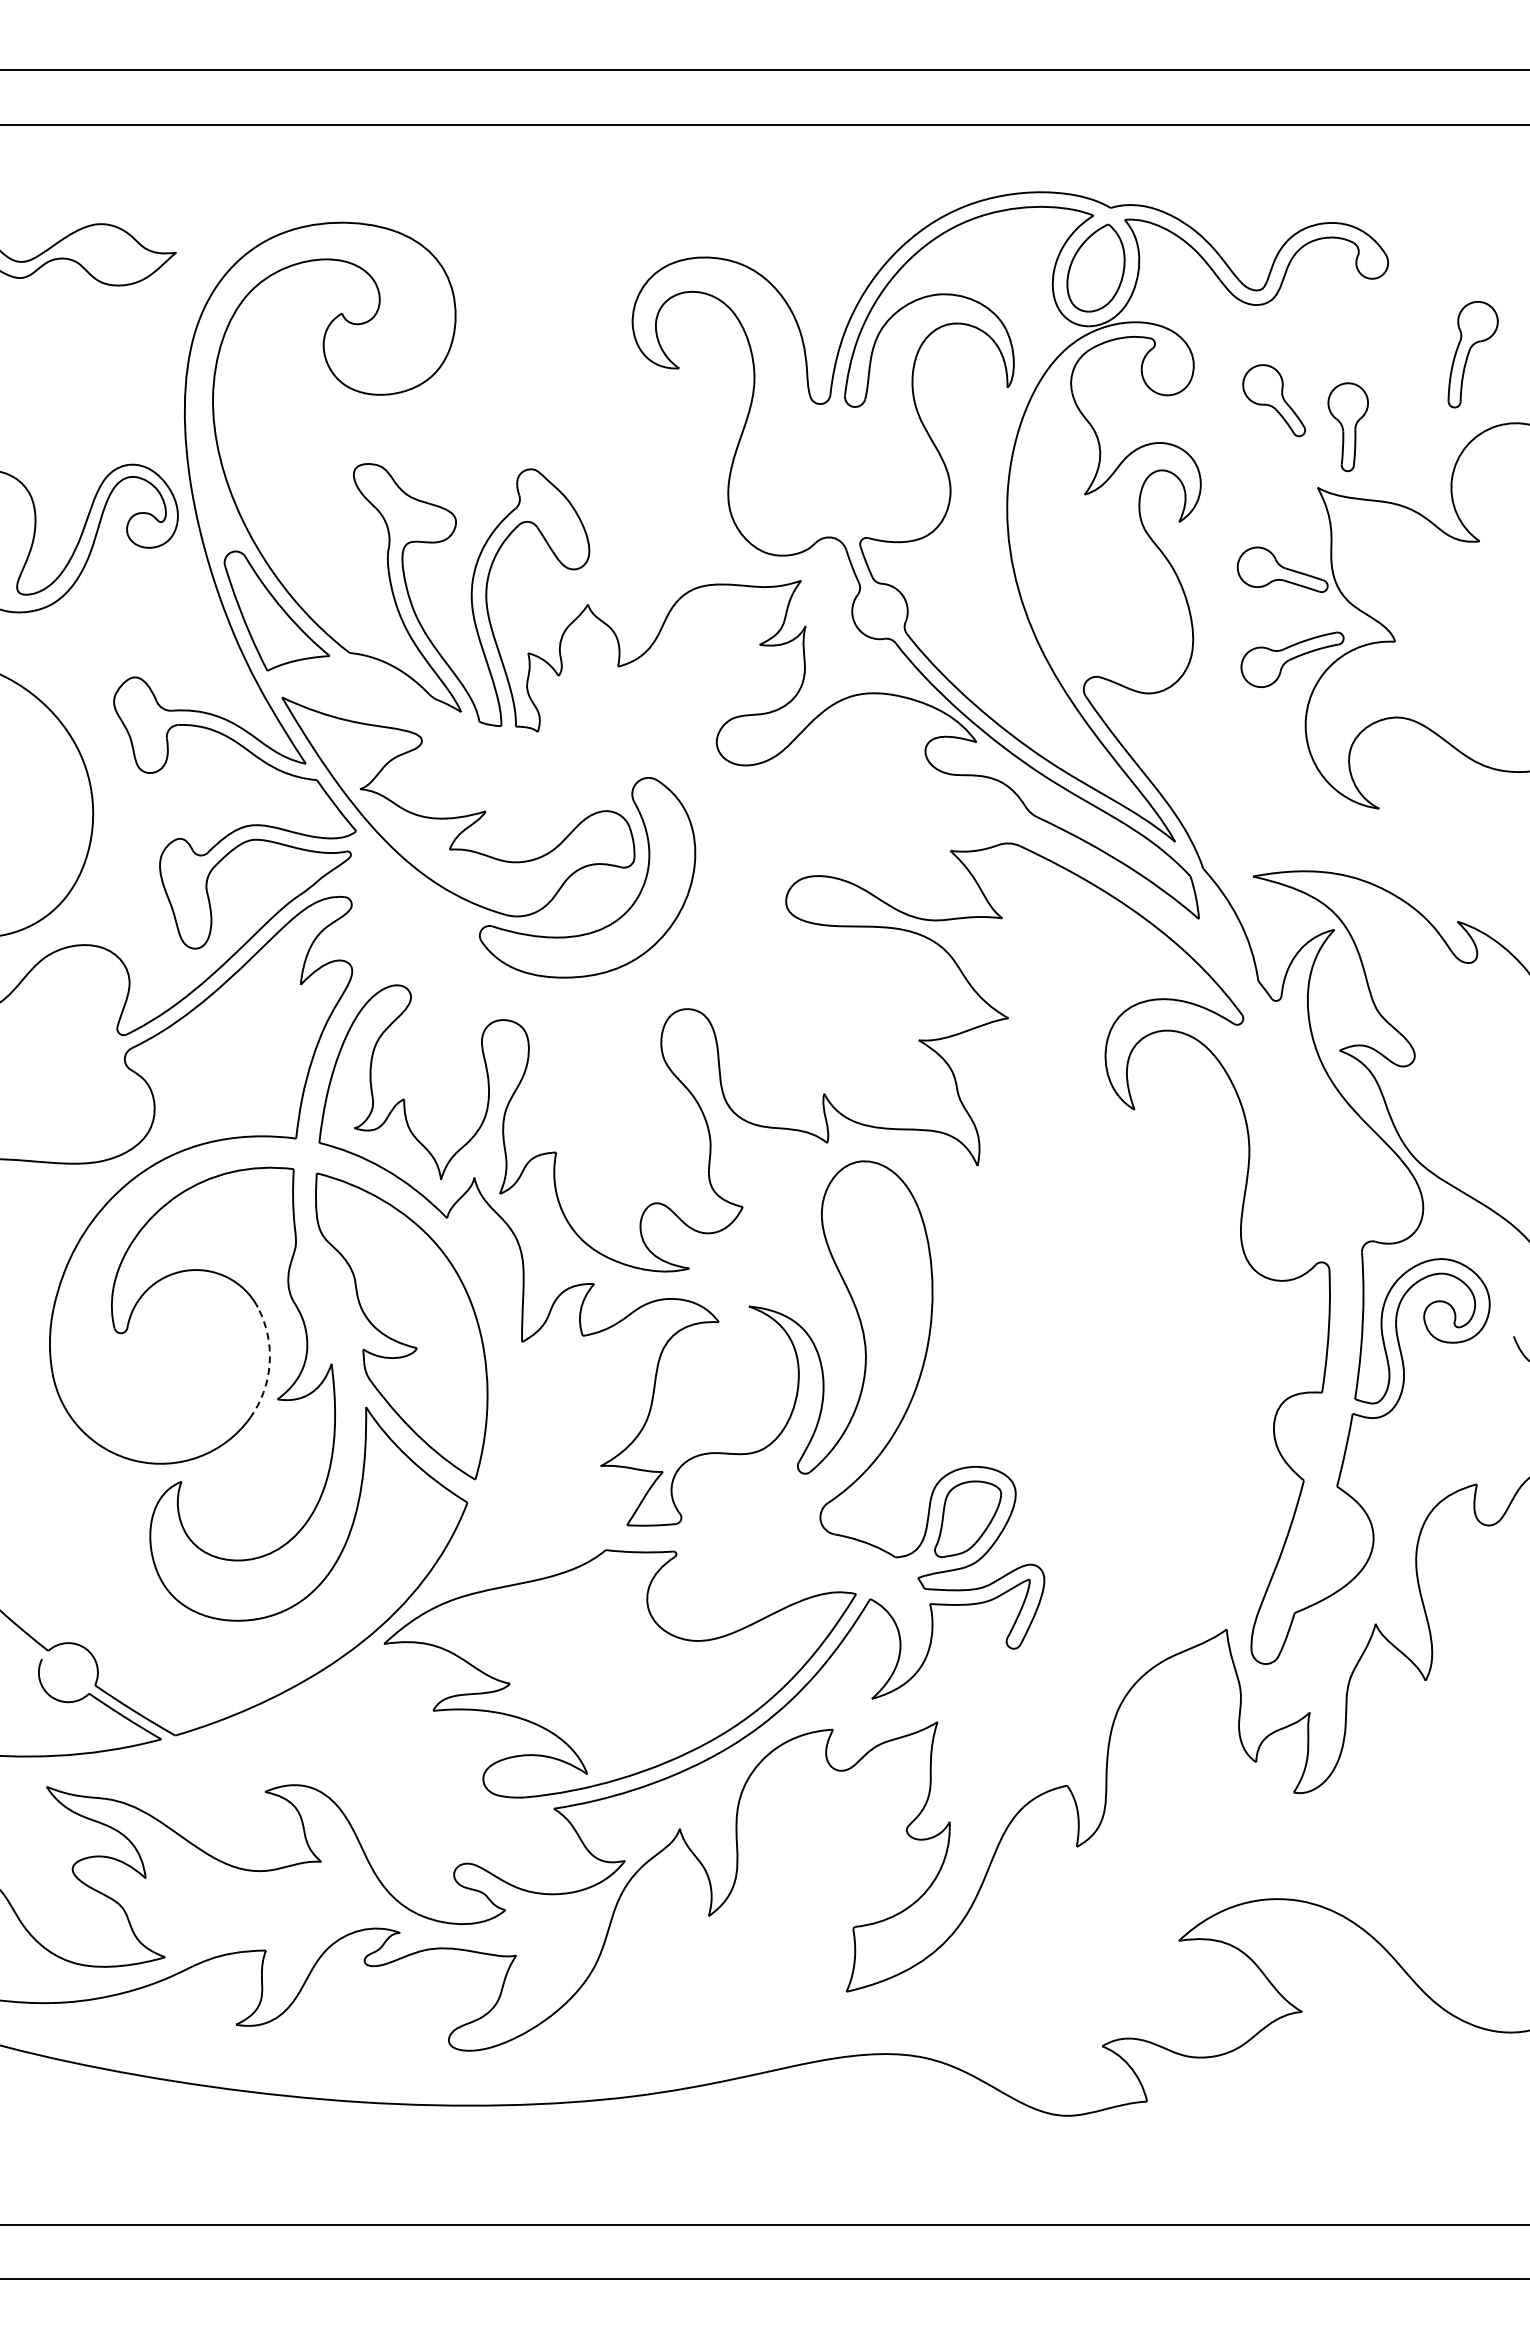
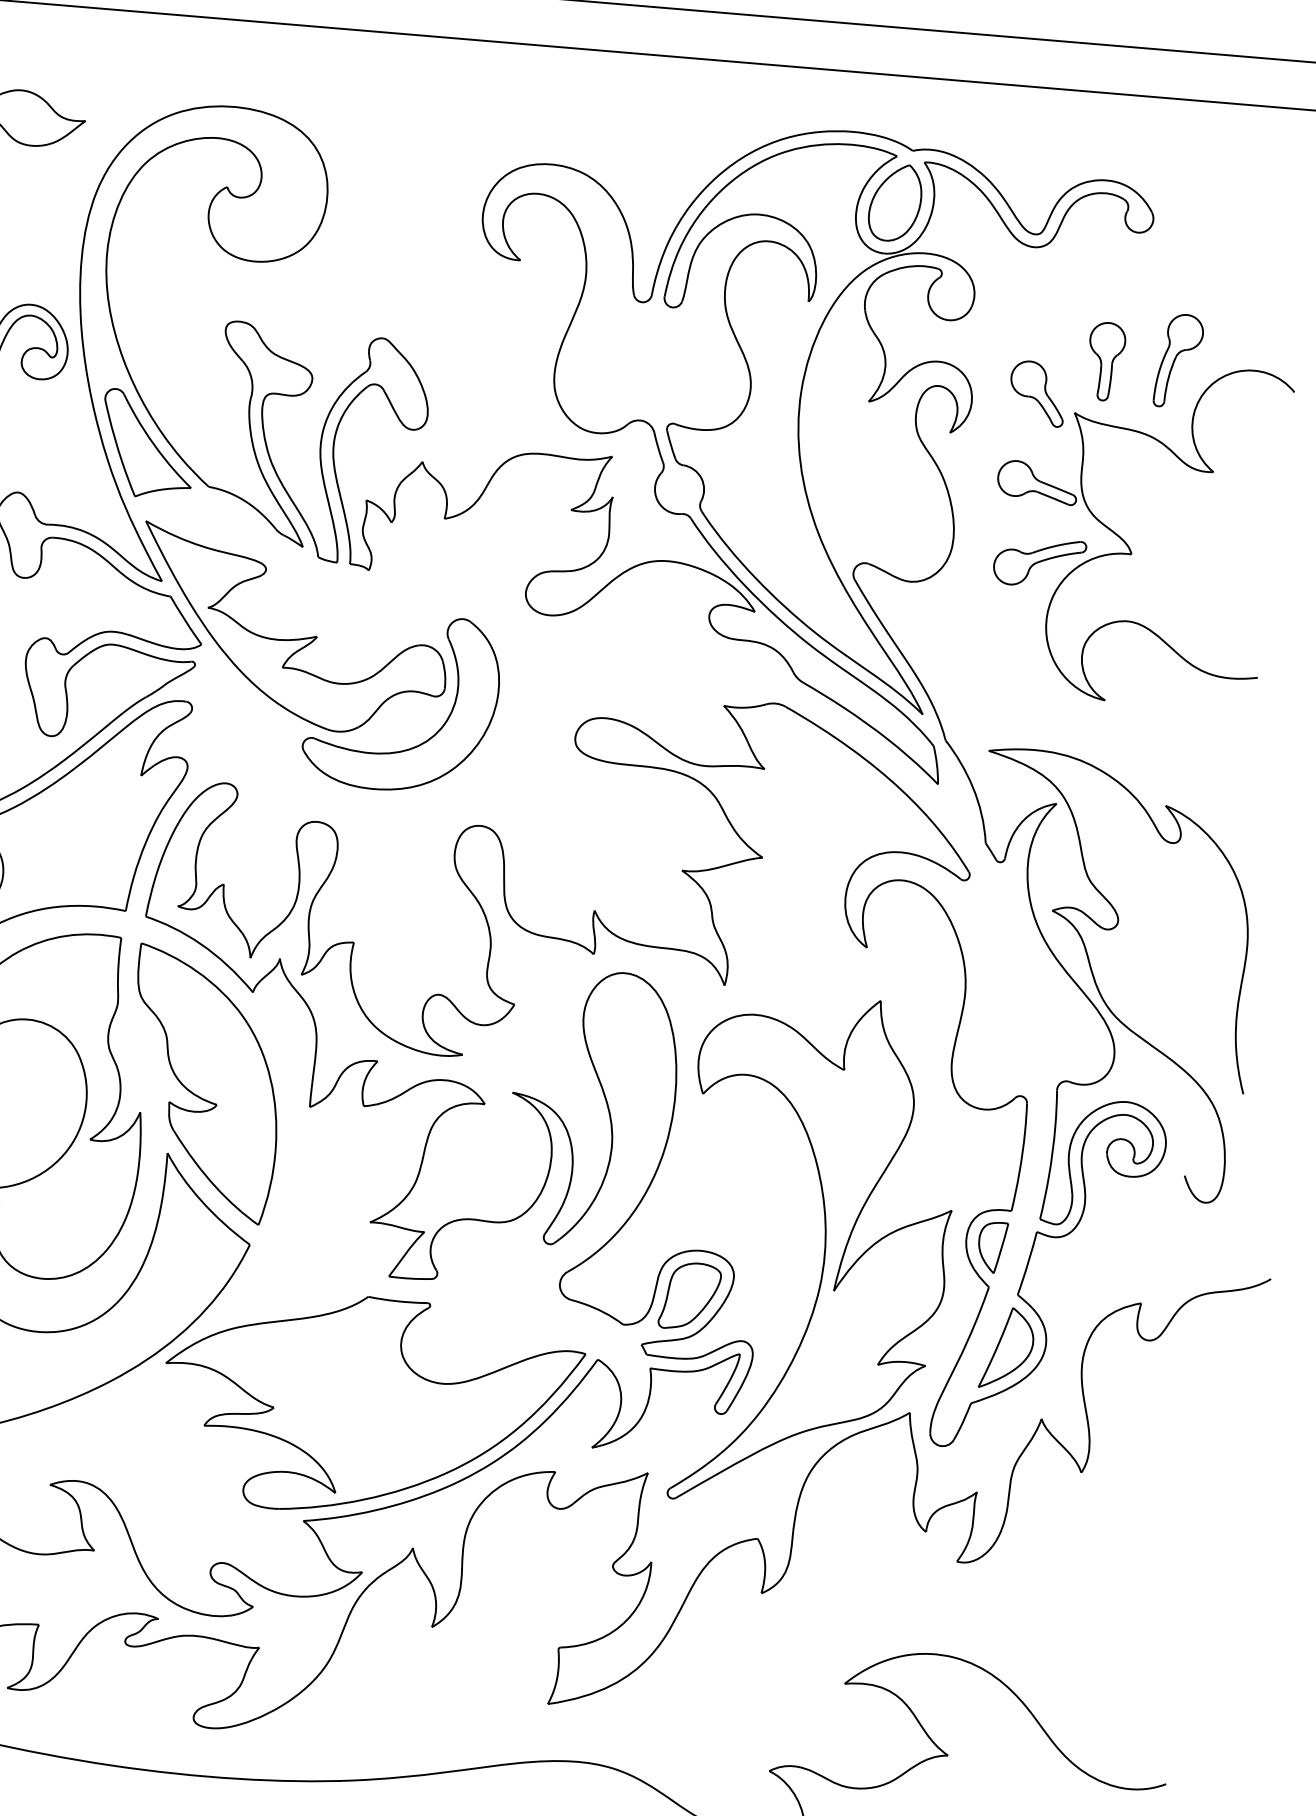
part: (1472, 354) -> (1178, 360), moved
part: (1274, 400) -> (1037, 393), moved
arc: (269, 1363) -> (85, 1107), dashed -> solid
part: (1303, 1435) -> (991, 1247), added
part: (1115, 1458) -> (824, 1253), added
part: (1329, 1547) -> (1006, 1348), added

